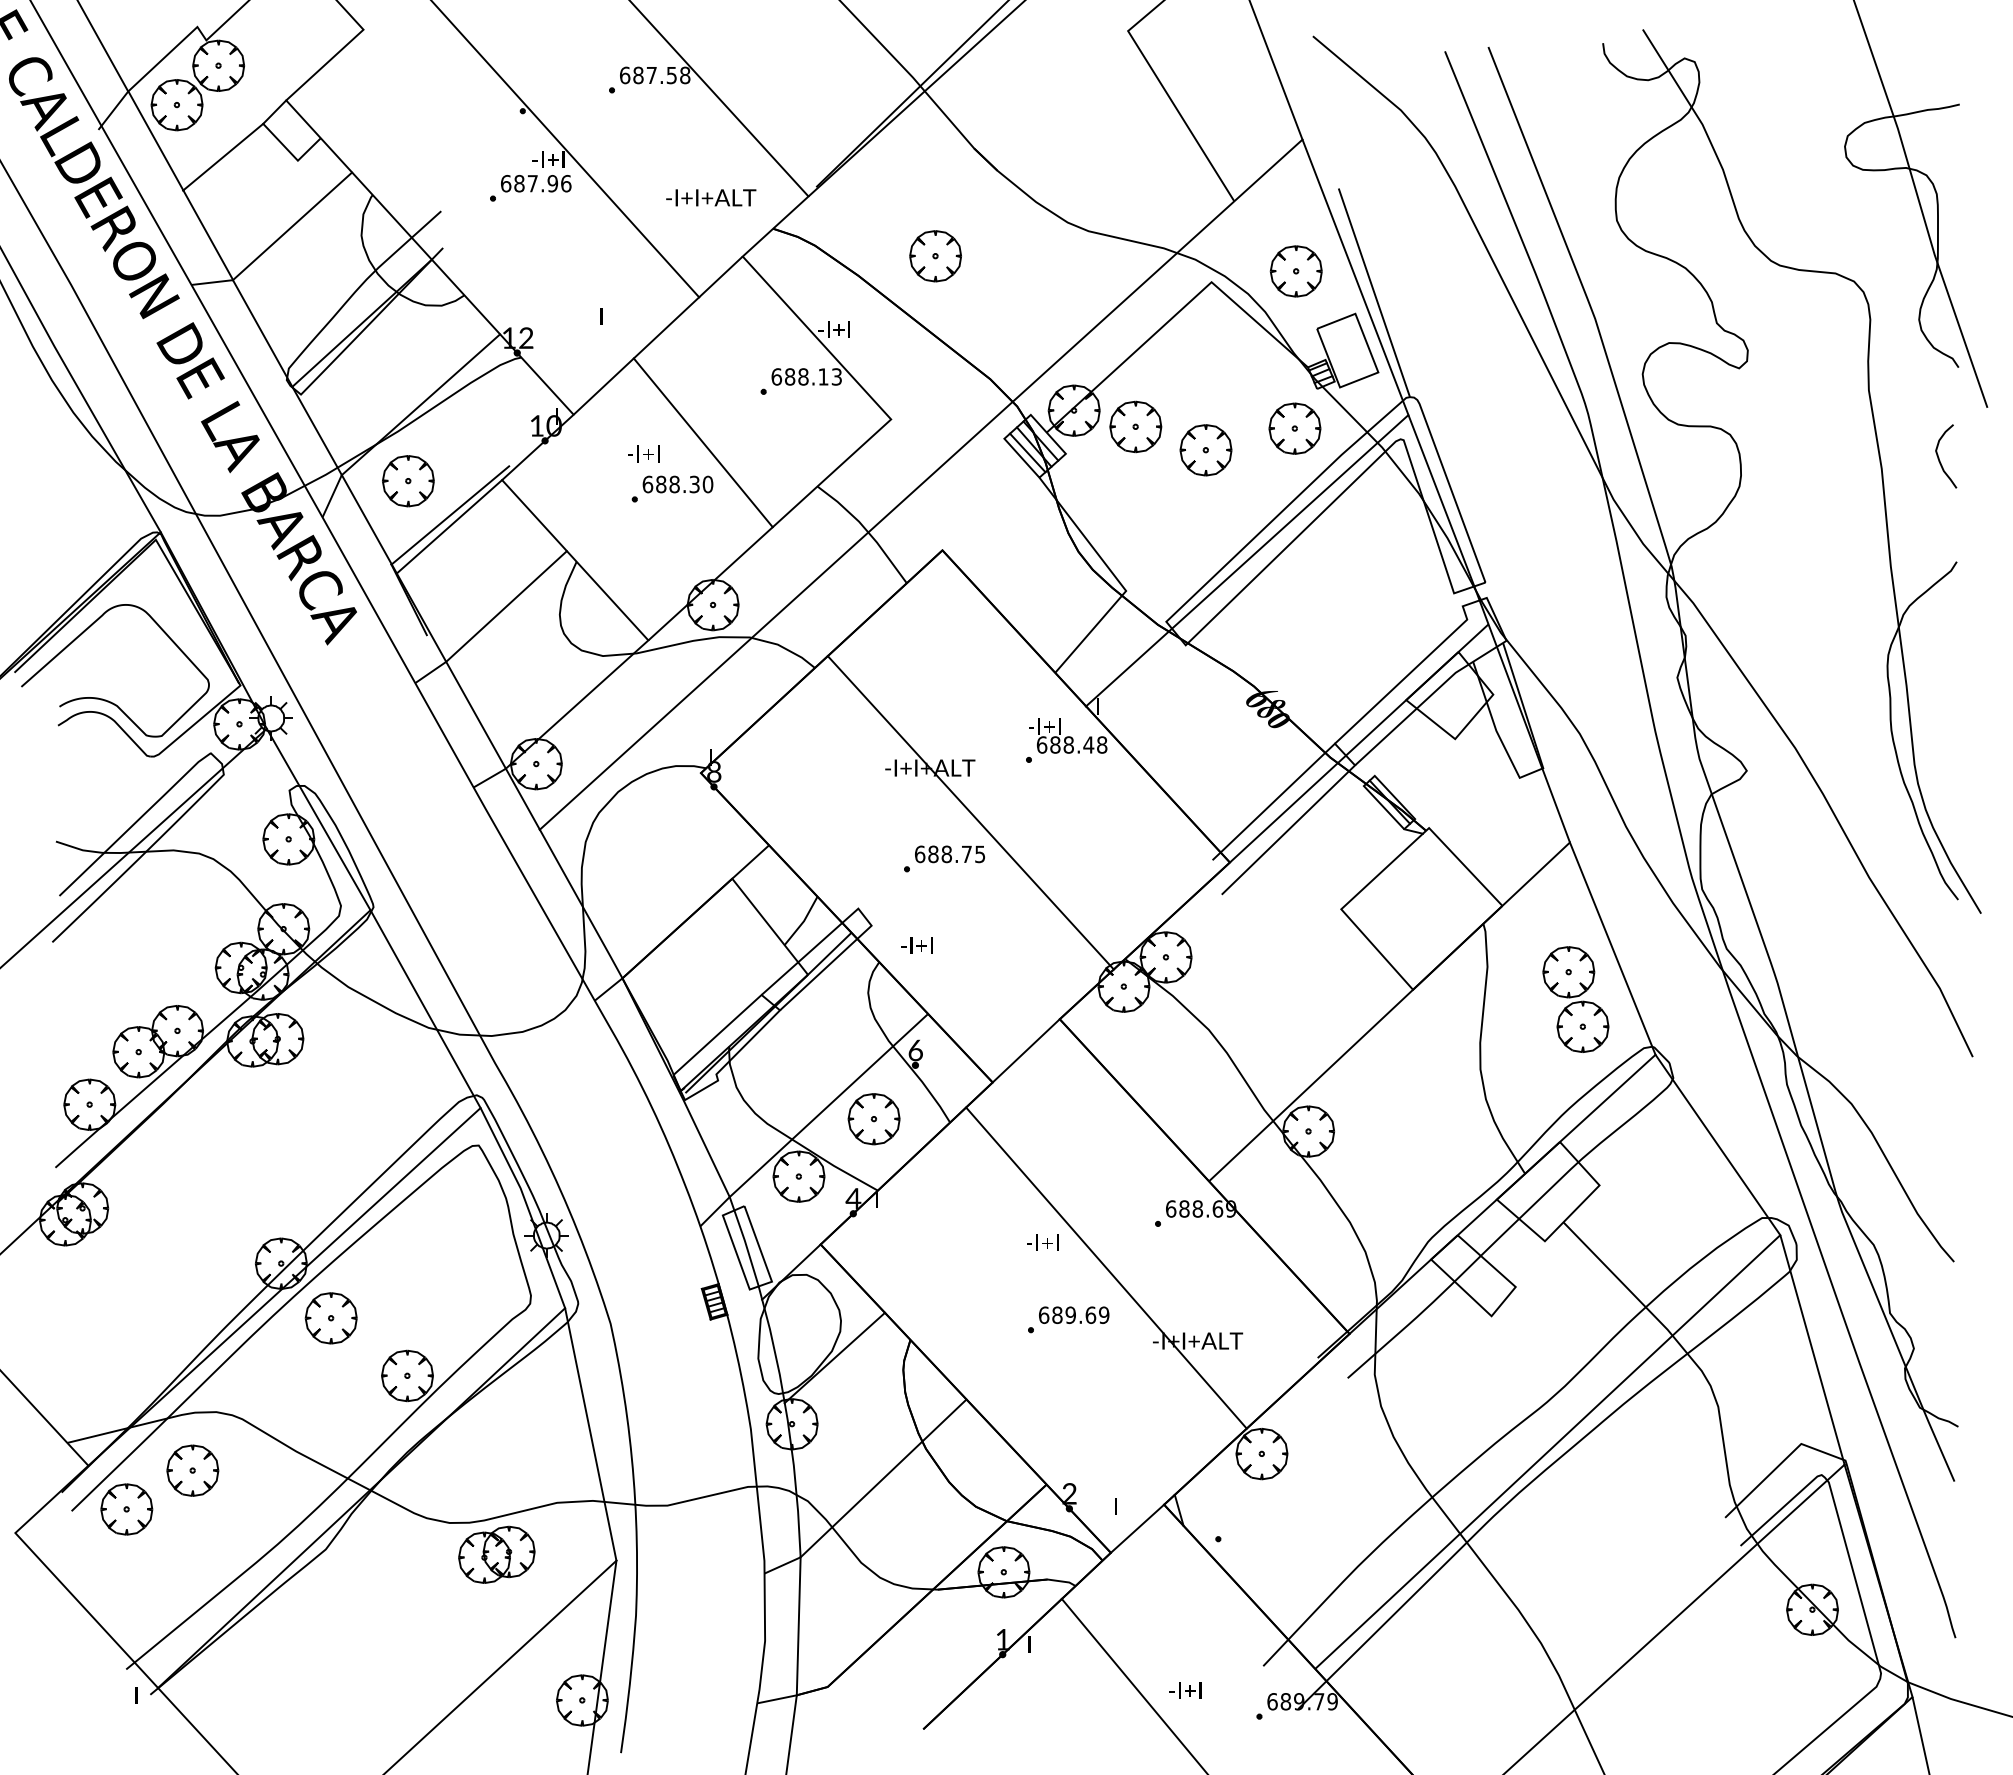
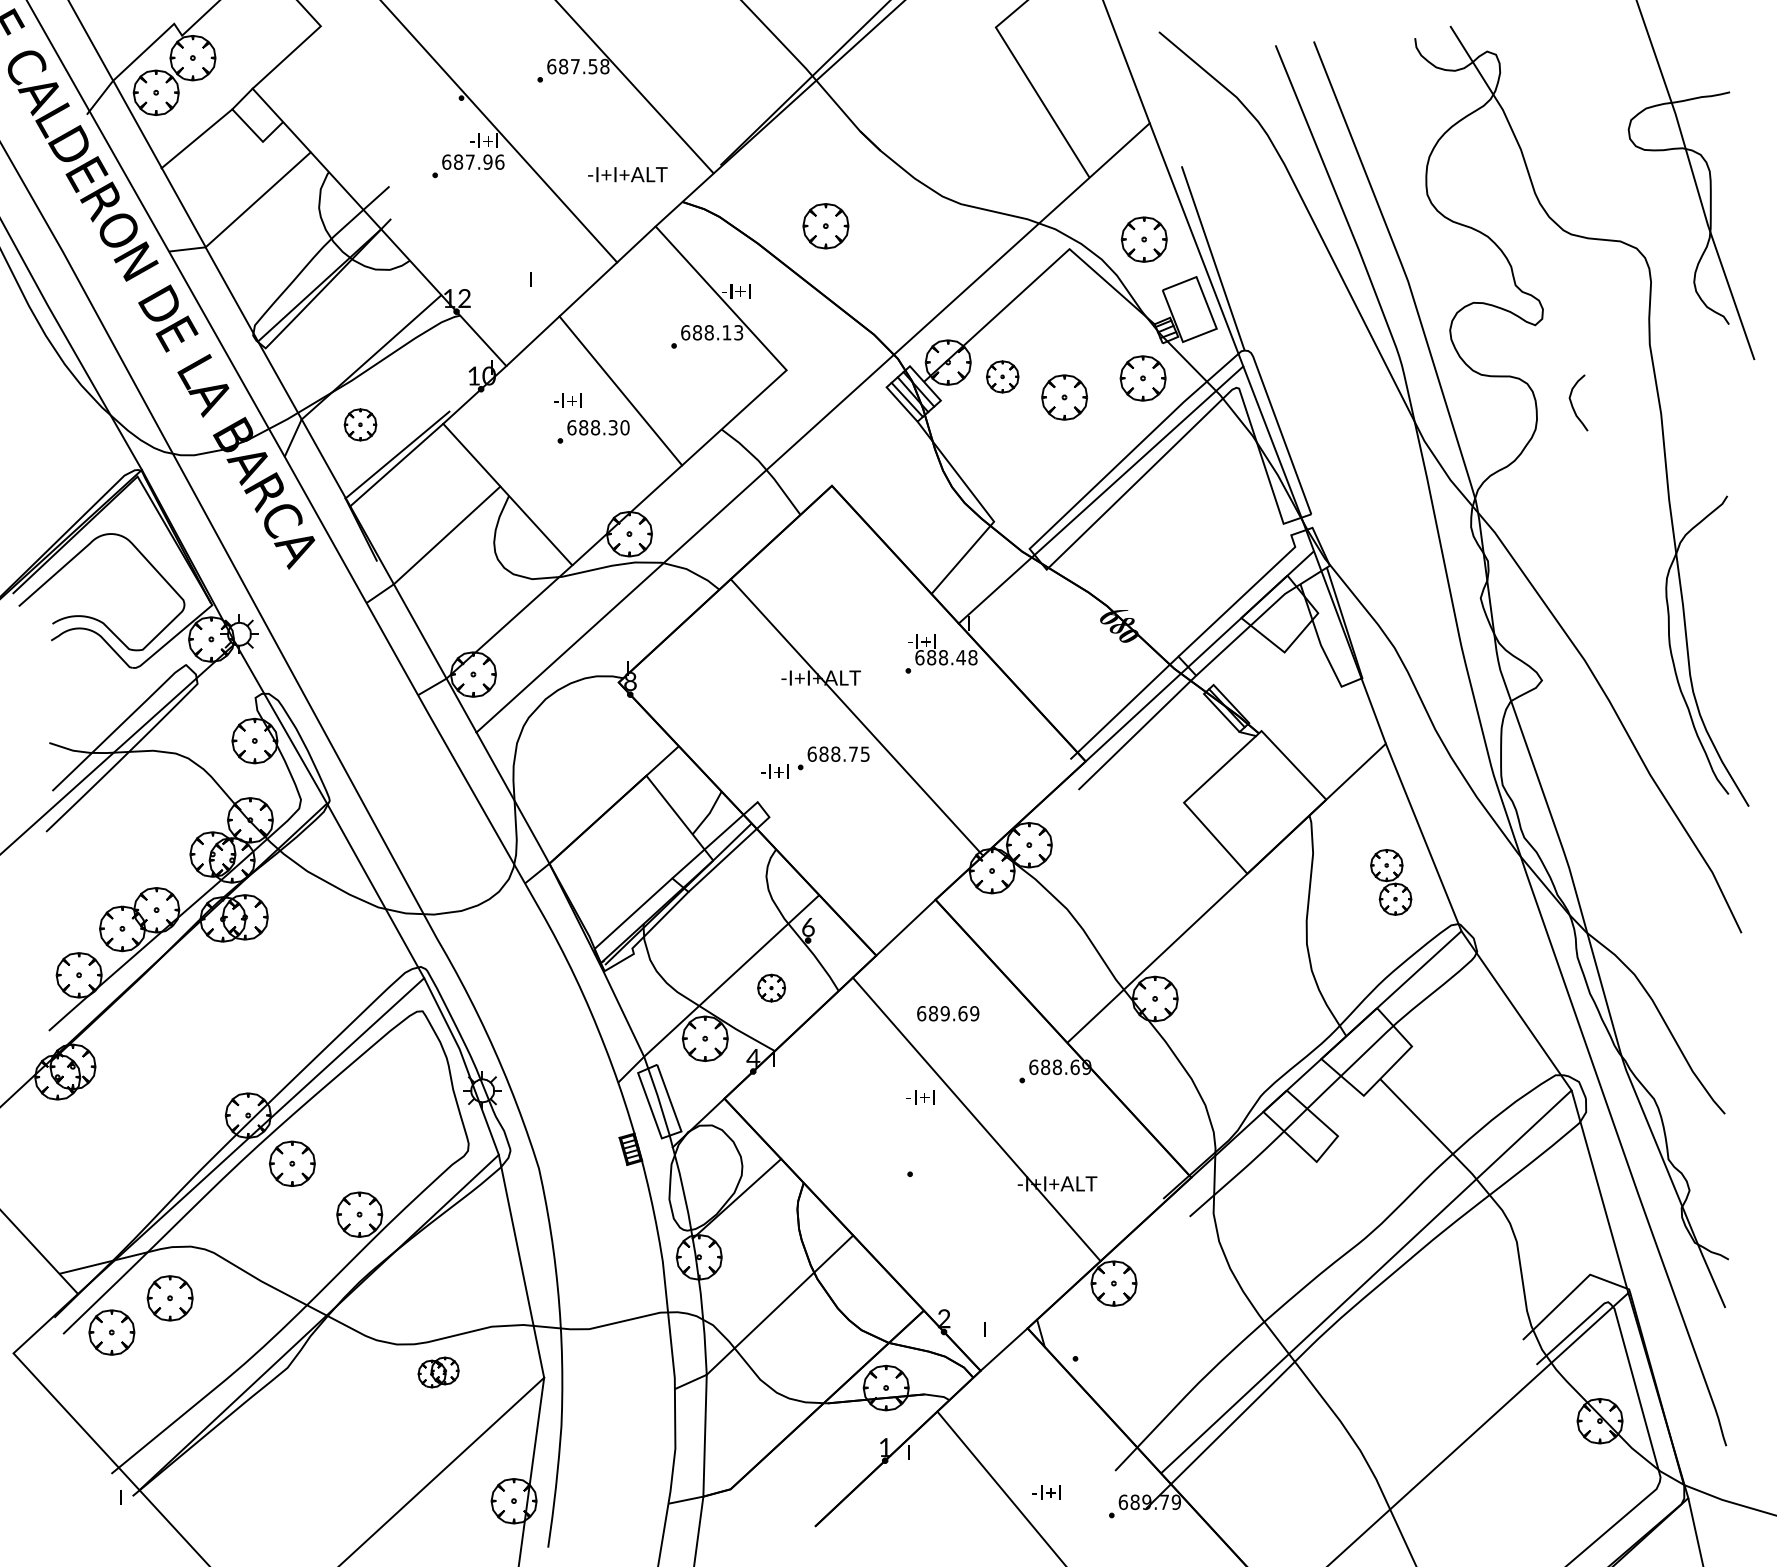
part: (1135, 426) -> (1002, 376), size x0.7
curve: (1939, 457) -> (1572, 403), moved
part: (408, 481) -> (360, 425), size x0.7
text: (916, 945) -> (774, 772), moved
part: (1575, 999) -> (1390, 882), size x0.7
part: (873, 1119) -> (771, 988), size x0.6
text: (1074, 1314) -> (948, 1013), moved
part: (496, 1554) -> (438, 1372), size x0.6

